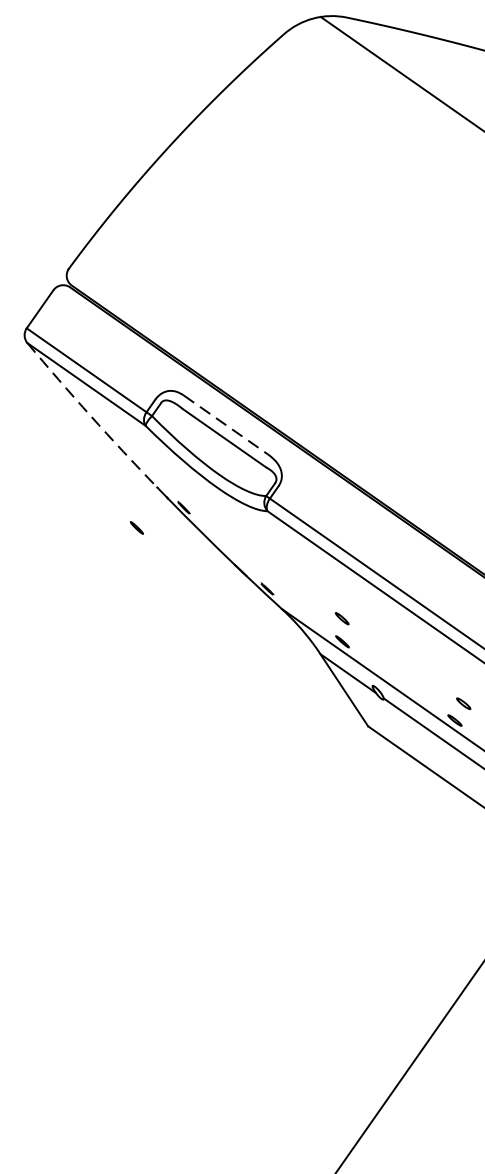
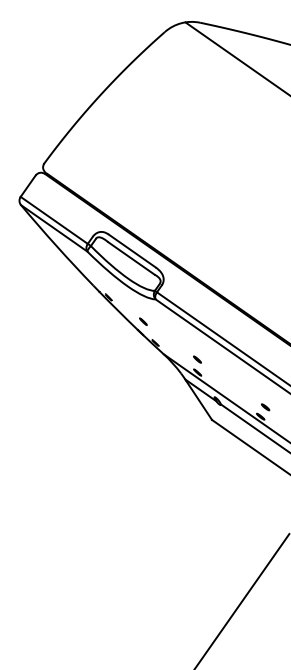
arc: (90, 416) -> (56, 246), dashed -> solid
line: (226, 425) -> (132, 251), dashed -> solid
part: (137, 527) -> (143, 321), moved

